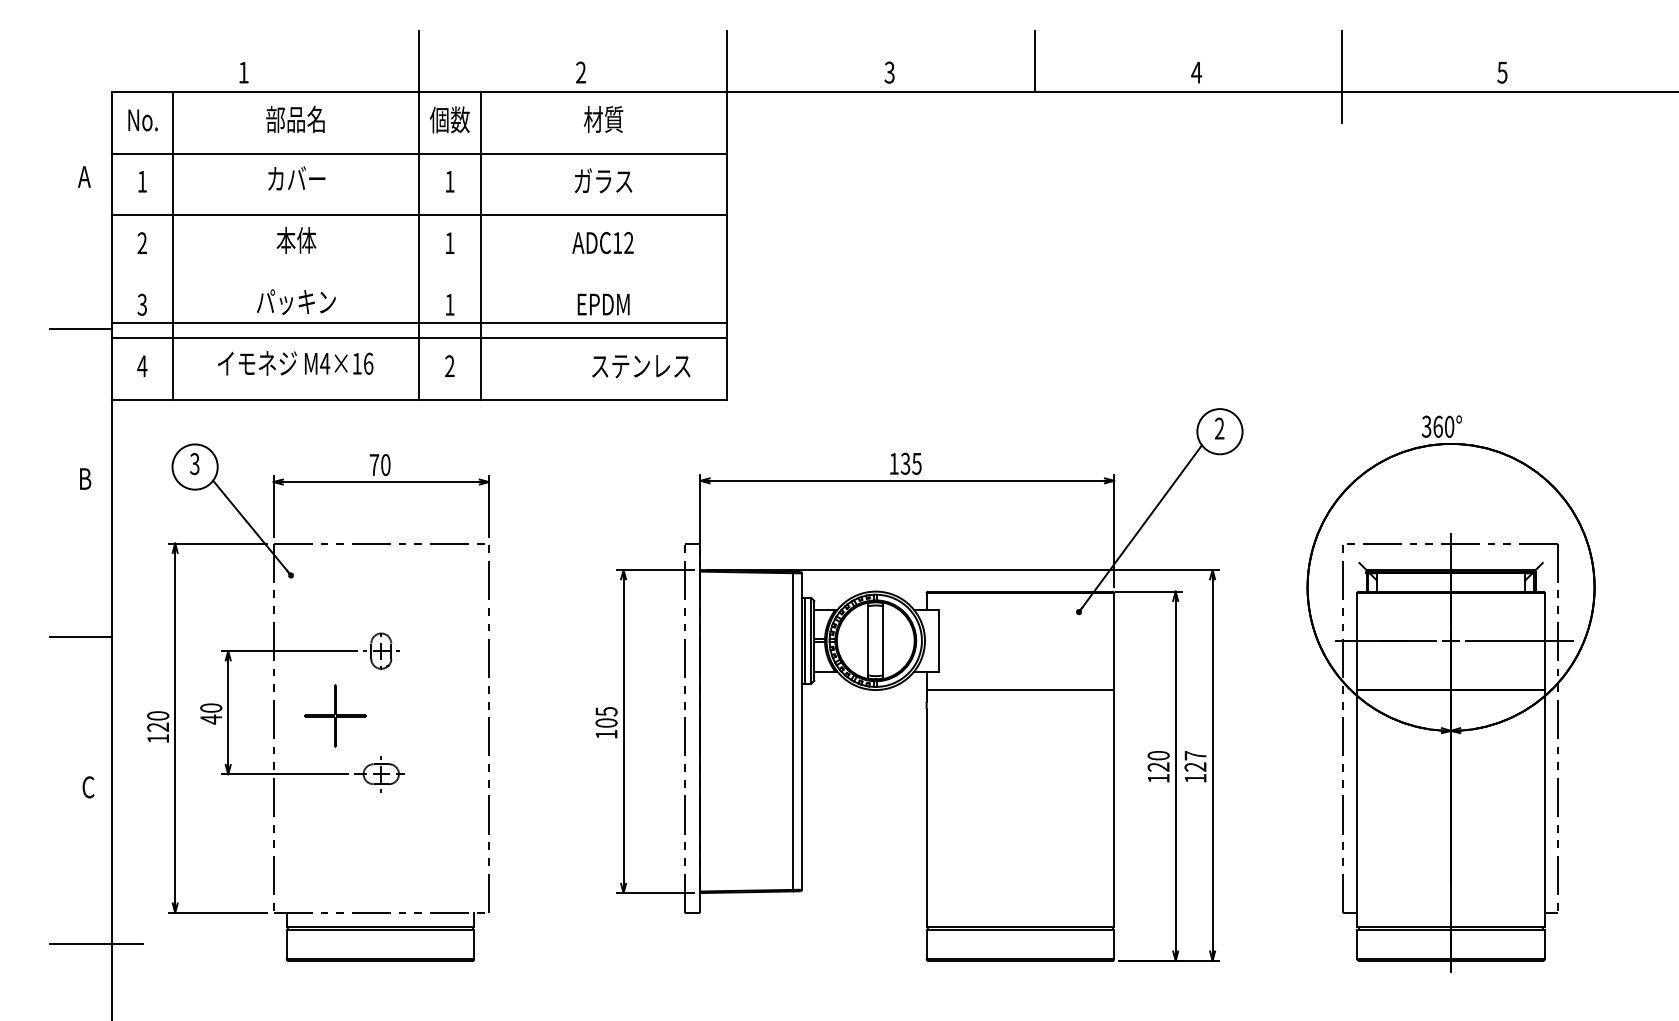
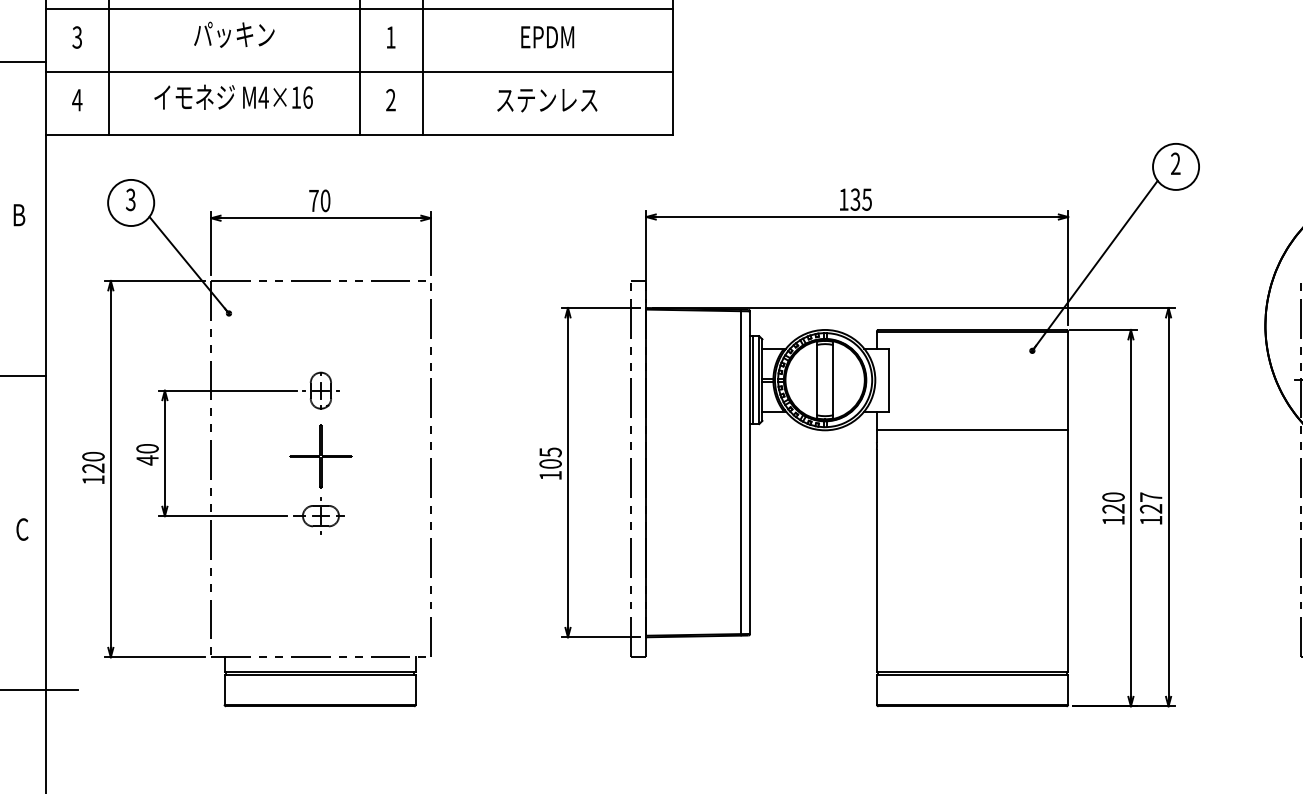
line: (419, 322) -> (359, 8), moved
text: (641, 366) -> (547, 100), moved
part: (335, 715) -> (321, 456), moved

